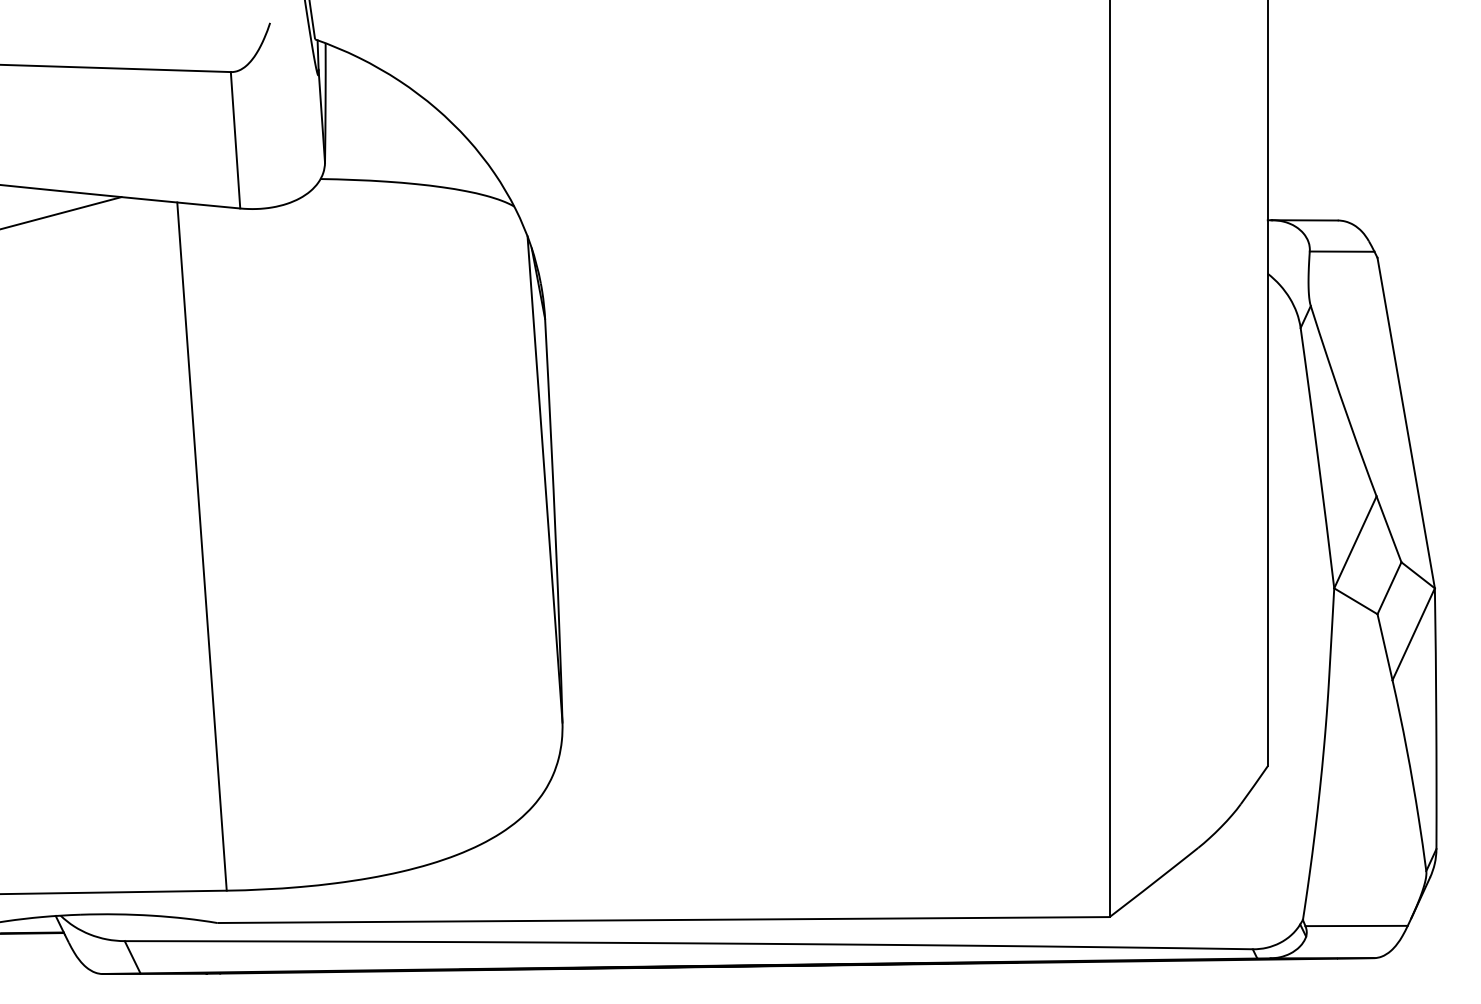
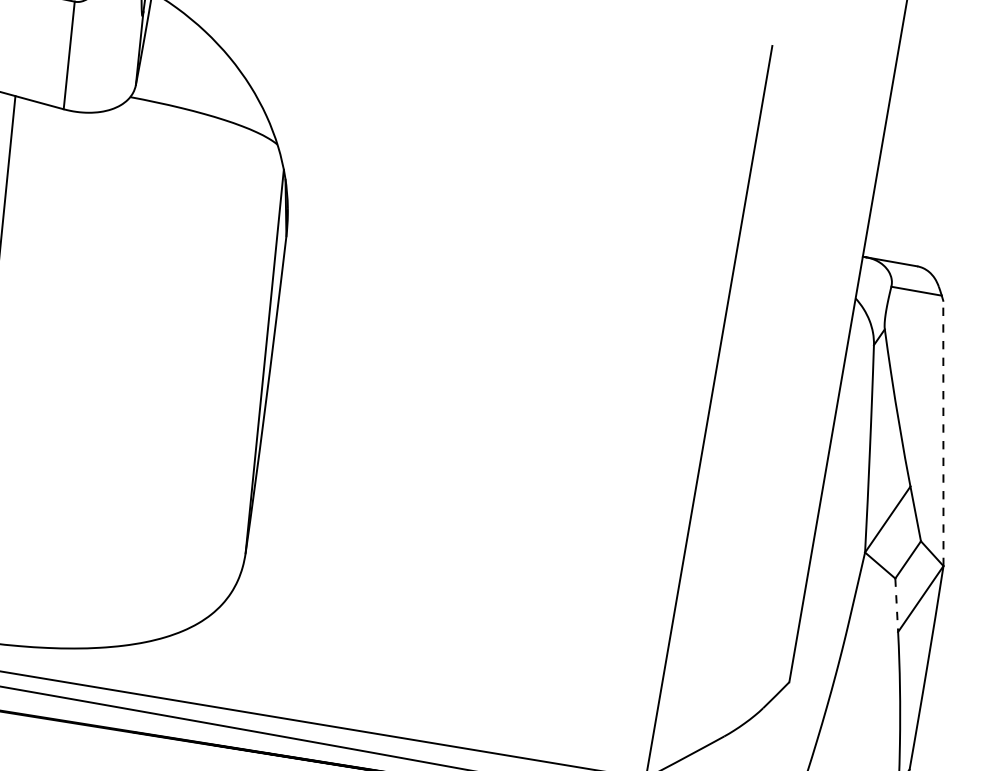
line: (1406, 423) -> (943, 433), solid -> dashed
line: (1385, 647) -> (897, 605), solid -> dashed

